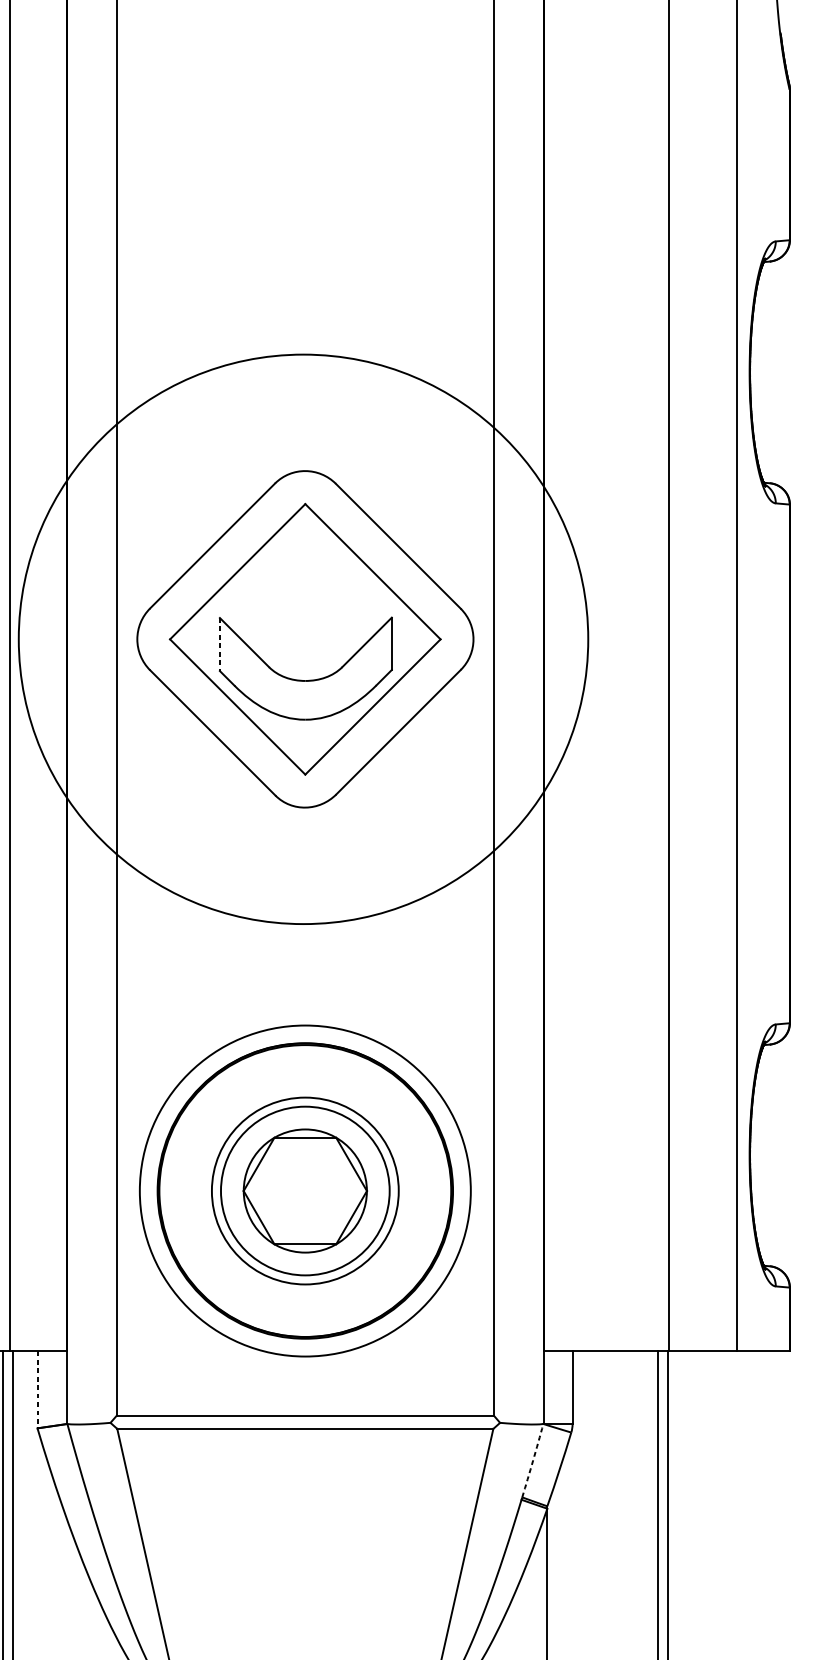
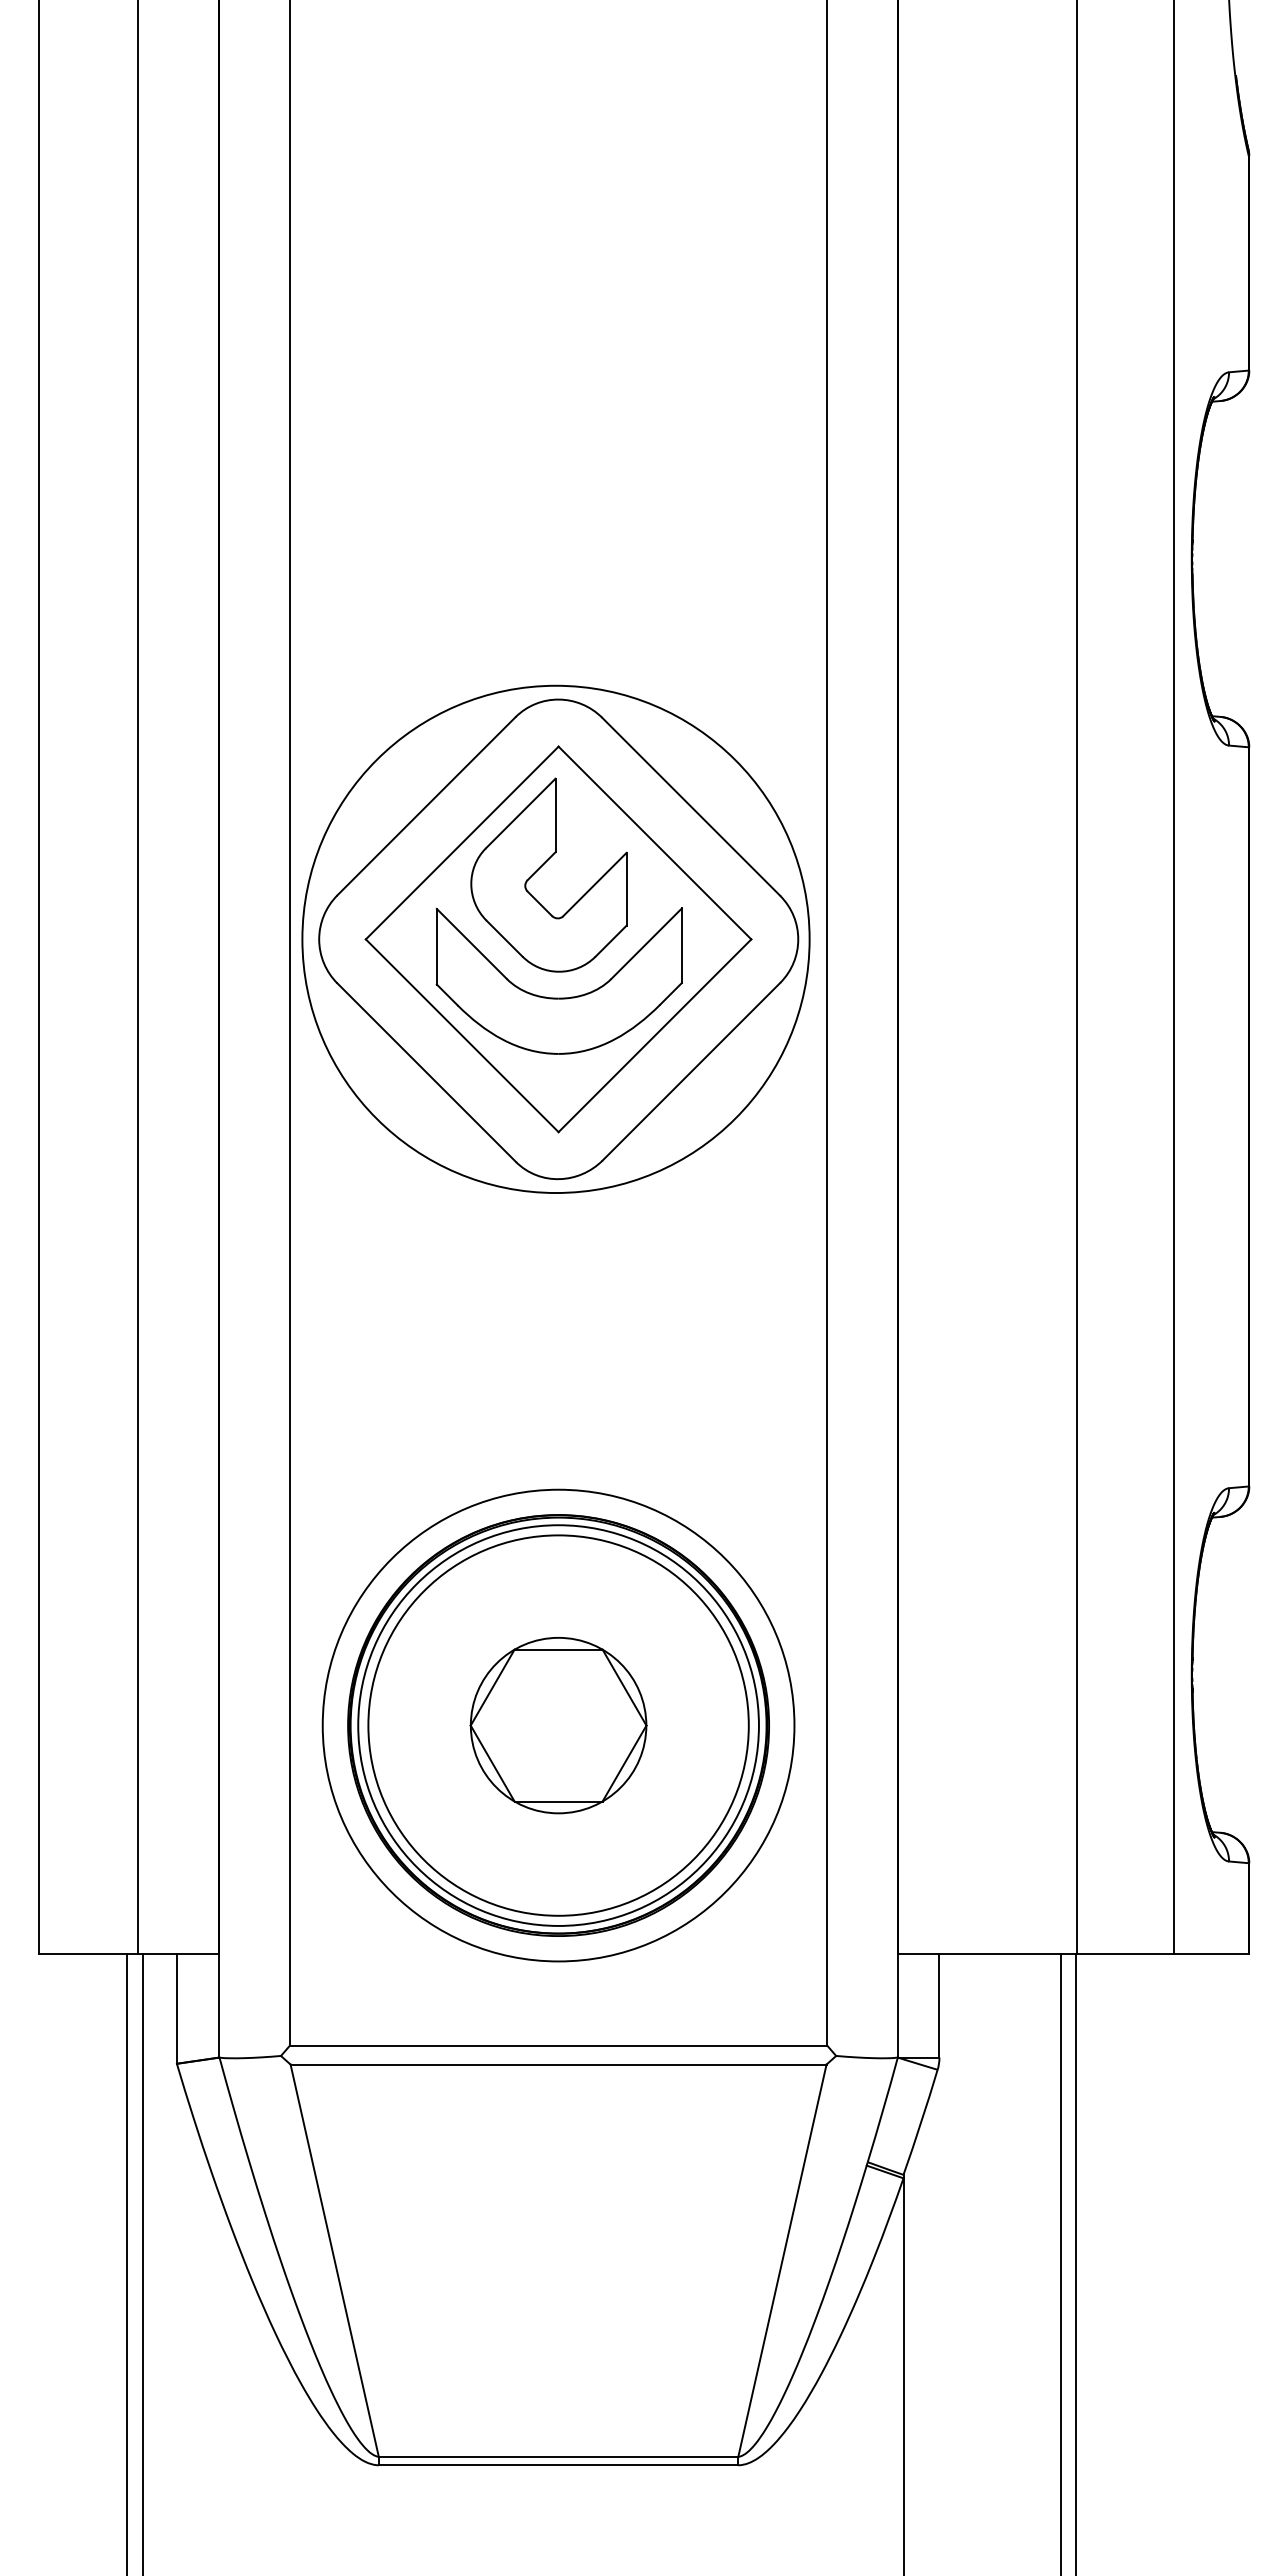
part: (293, 588) -> (541, 867), added
circle: (303, 639) -> (555, 939), size x0.62
line: (219, 644) -> (436, 946), dashed -> solid
circle: (305, 1190) -> (558, 1725), size x1.43
circle: (305, 1190) -> (558, 1725), size x1.67
line: (37, 1389) -> (176, 2008), dashed -> solid
arc: (533, 1461) -> (883, 2110), dashed -> solid

